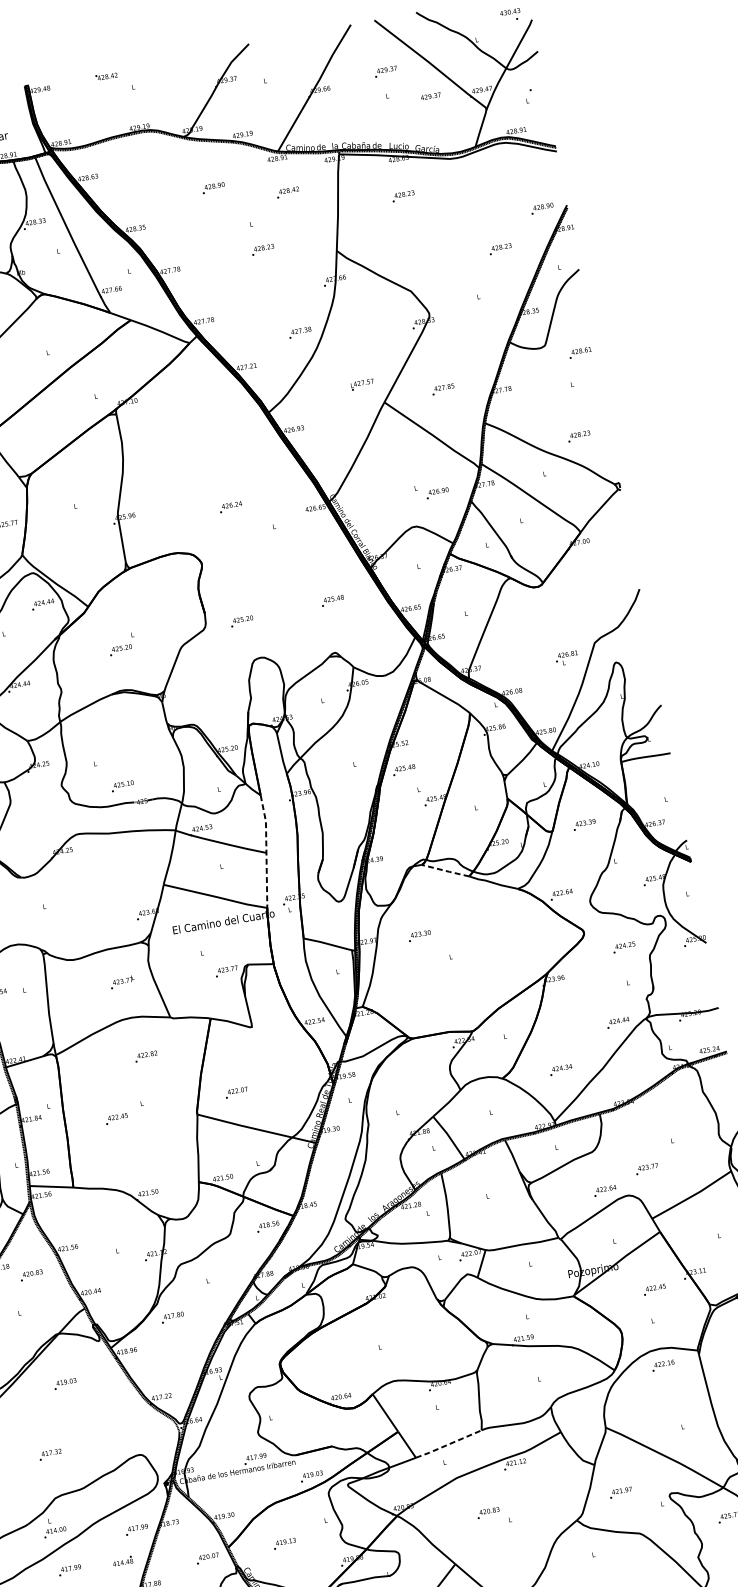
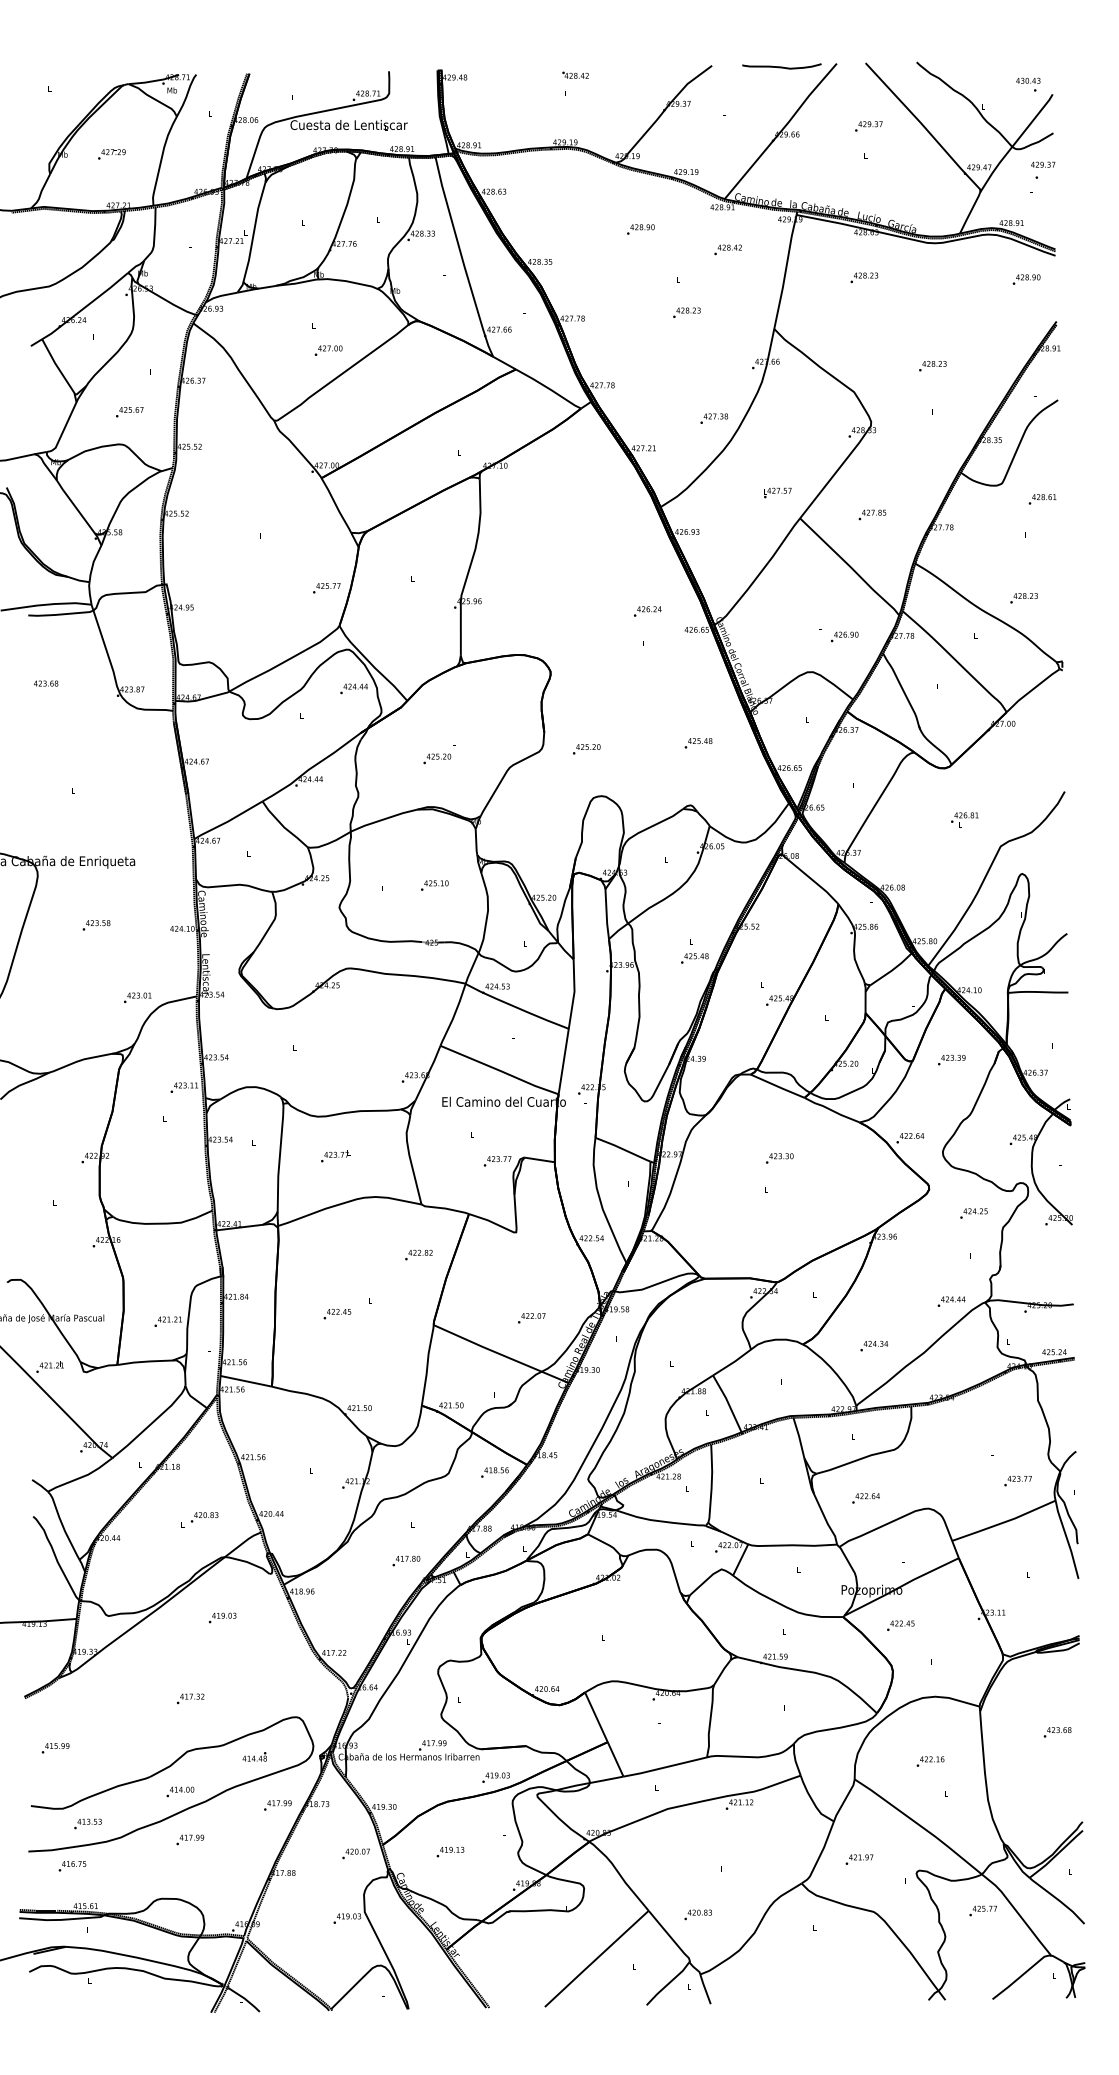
curve: (305, 34) -> (781, 66), added
text: (106, 75) -> (575, 74), moved
text: (431, 96) -> (1043, 164), moved
text: (542, 208) -> (1026, 279), moved
text: (500, 249) -> (932, 366), moved
text: (230, 507) -> (647, 611), moved
text: (566, 657) -> (964, 819), moved
text: (403, 770) -> (694, 958), moved
text: (122, 786) -> (434, 885), moved
line: (266, 850) -> (569, 1026), dashed -> solid
line: (445, 870) -> (777, 1086), dashed -> solid
text: (419, 936) -> (779, 1158), moved
text: (122, 982) -> (335, 1156), moved
text: (145, 1056) -> (418, 1254), moved
text: (236, 1092) -> (531, 1318), moved
text: (646, 1168) -> (1017, 1480), moved
text: (604, 1191) -> (865, 1498), moved
text: (31, 1275) -> (204, 1517), moved
text: (654, 1289) -> (900, 1625), moved
text: (172, 1317) -> (406, 1560), moved
text: (663, 1365) -> (930, 1761), moved
line: (448, 1444) -> (664, 1767), dashed -> solid
text: (487, 1512) -> (697, 1914), moved
text: (122, 1560) -> (254, 1756), moved

